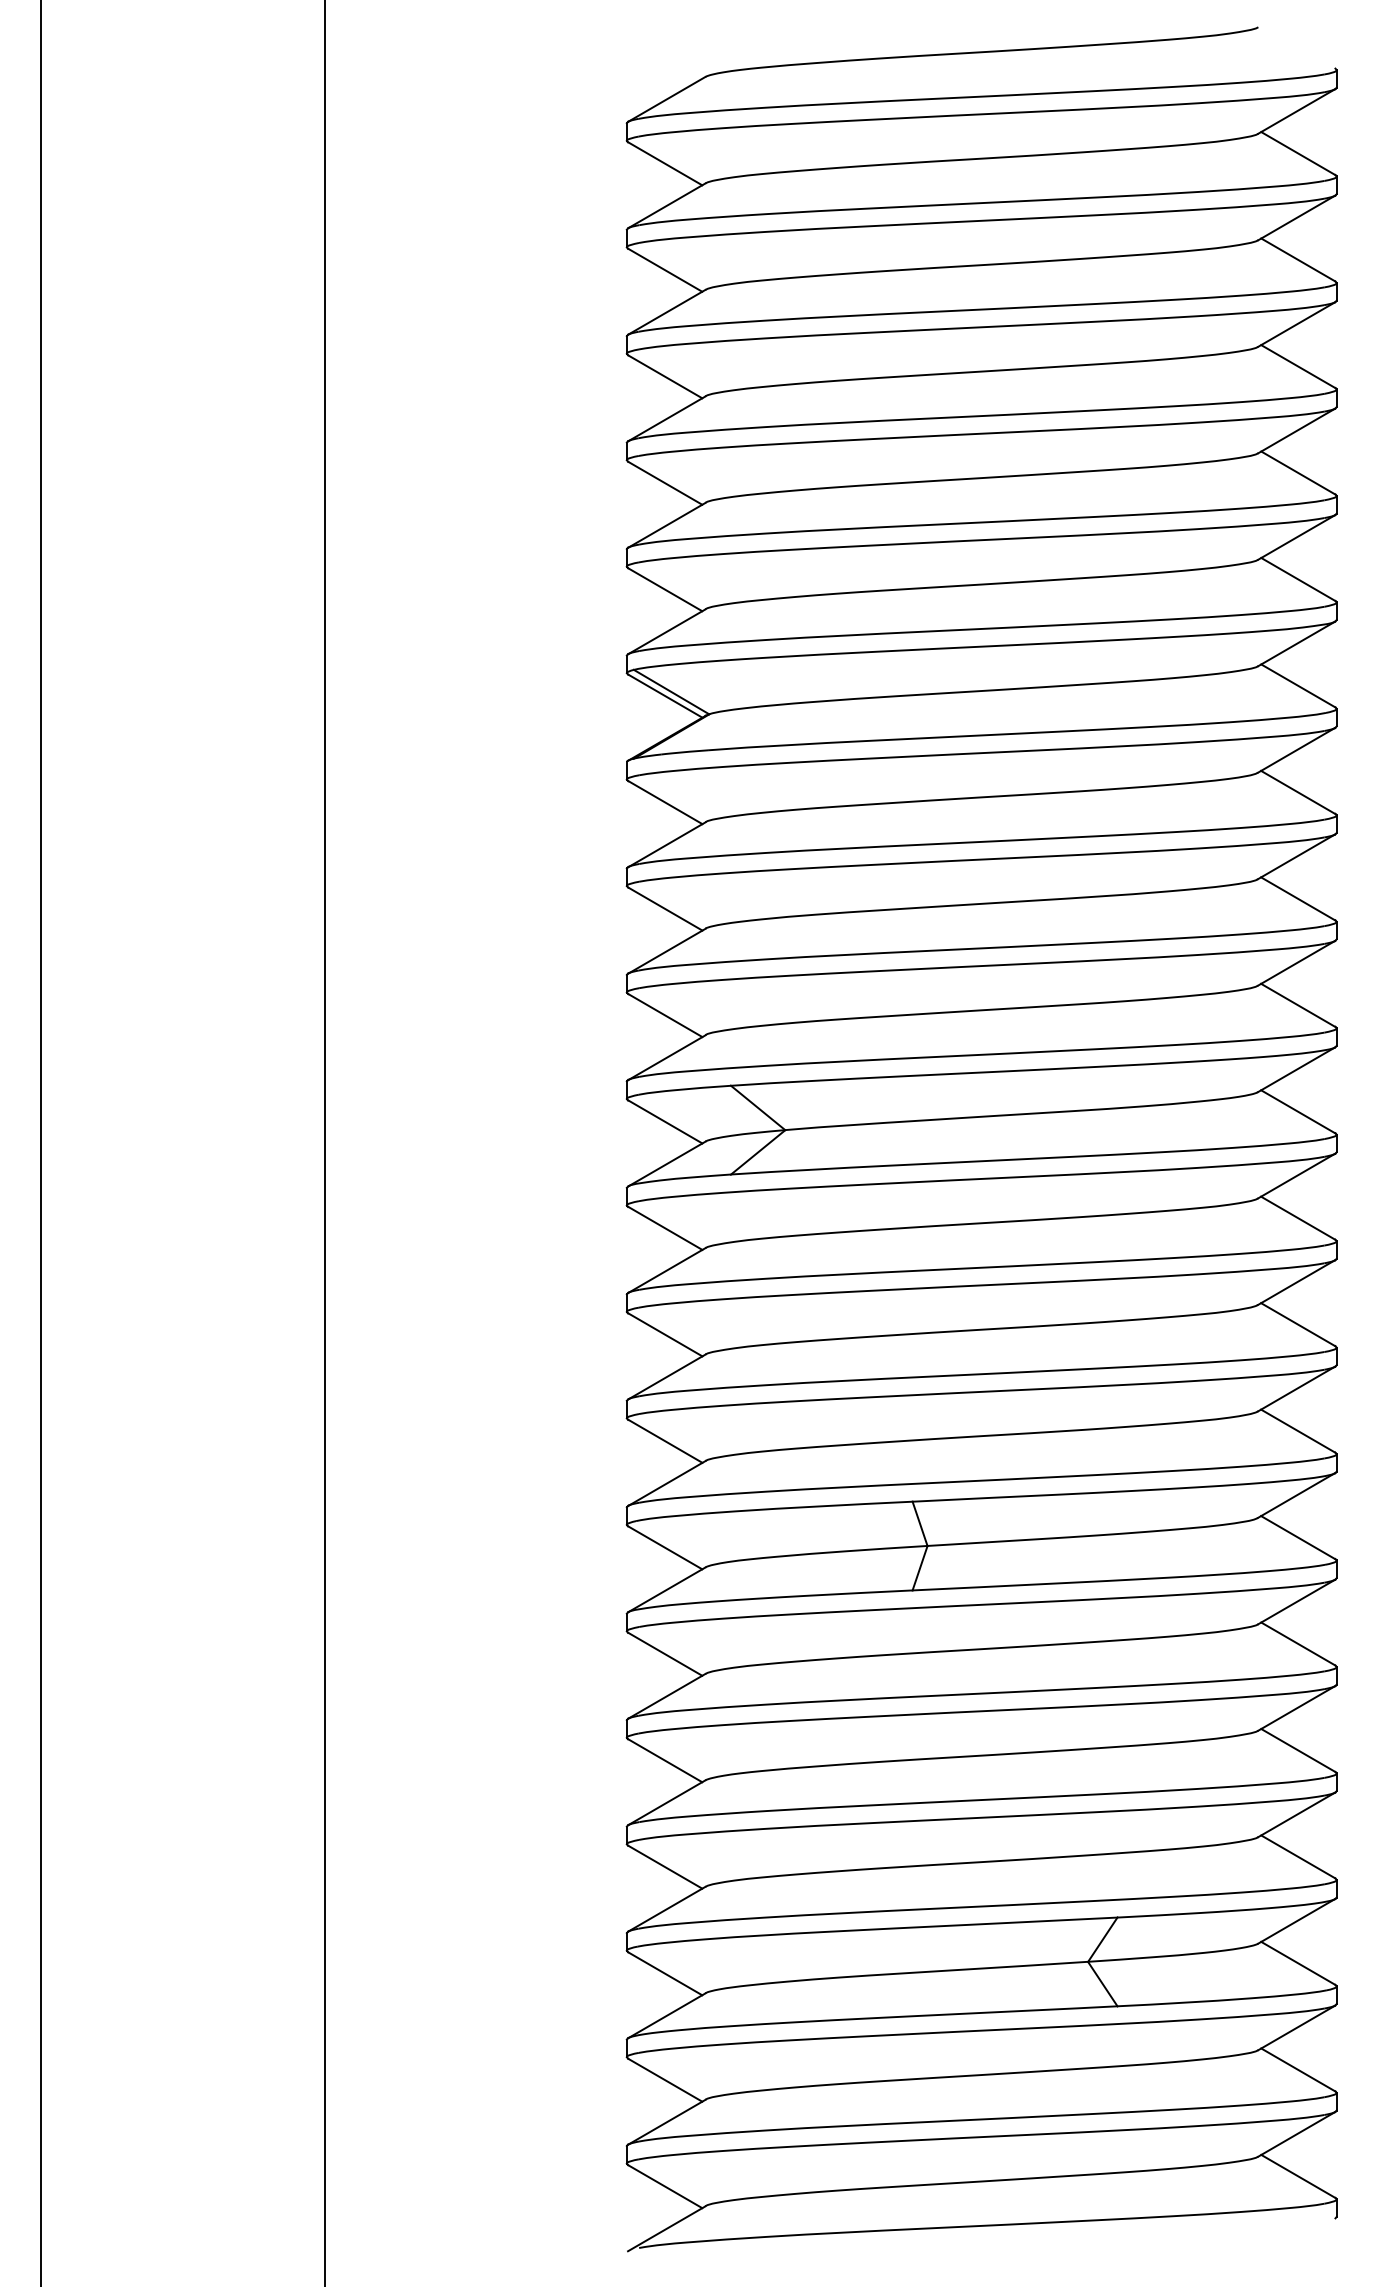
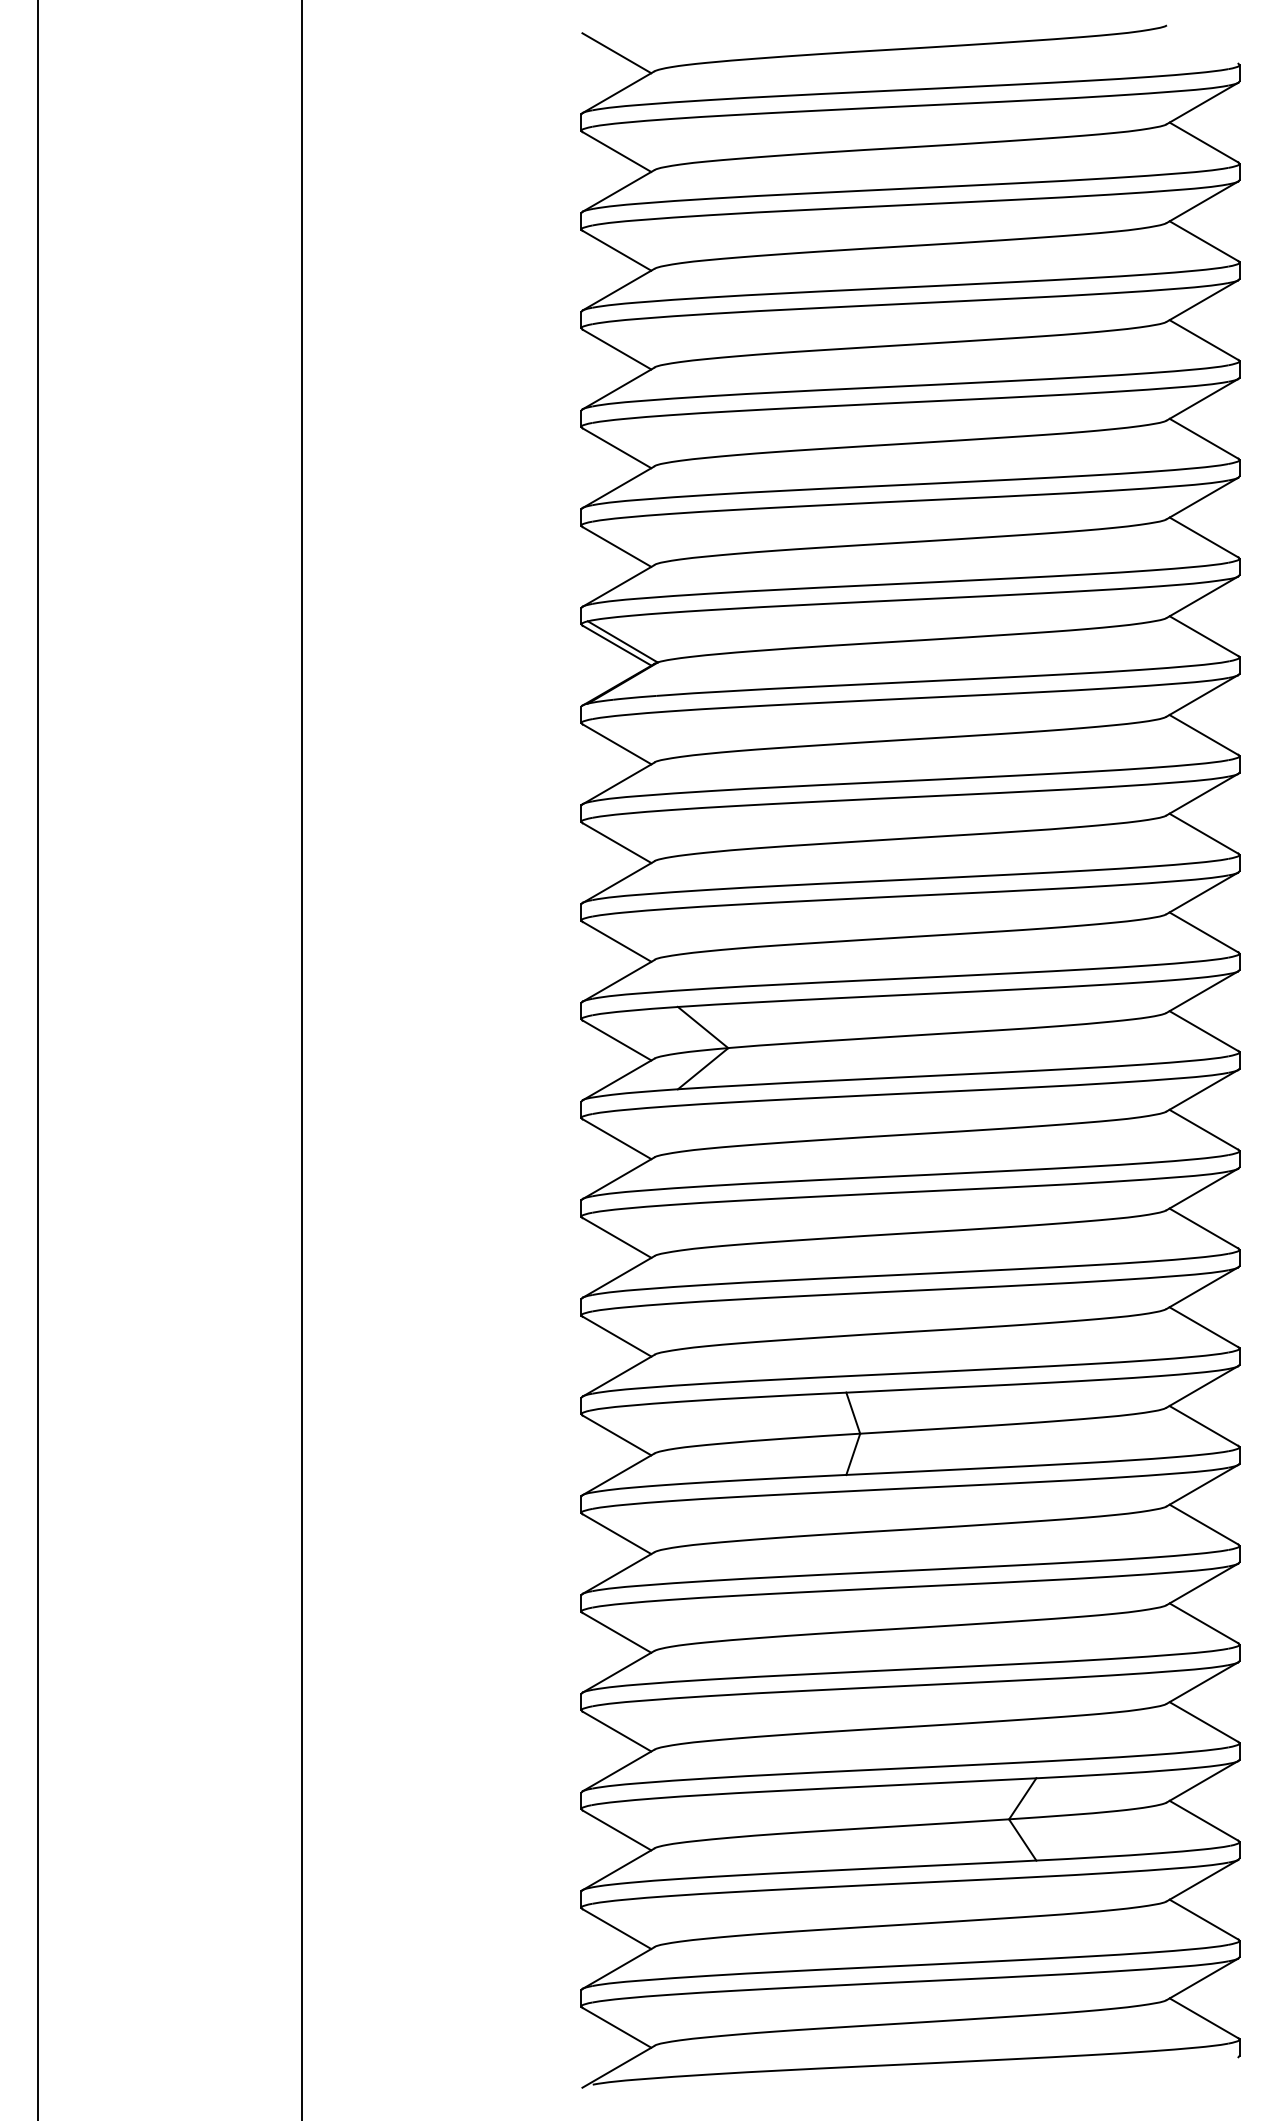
line: (665, 56) -> (617, 52), added

